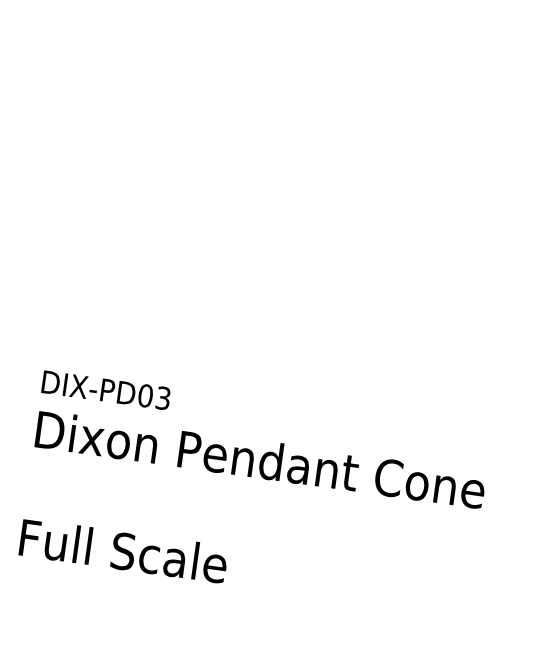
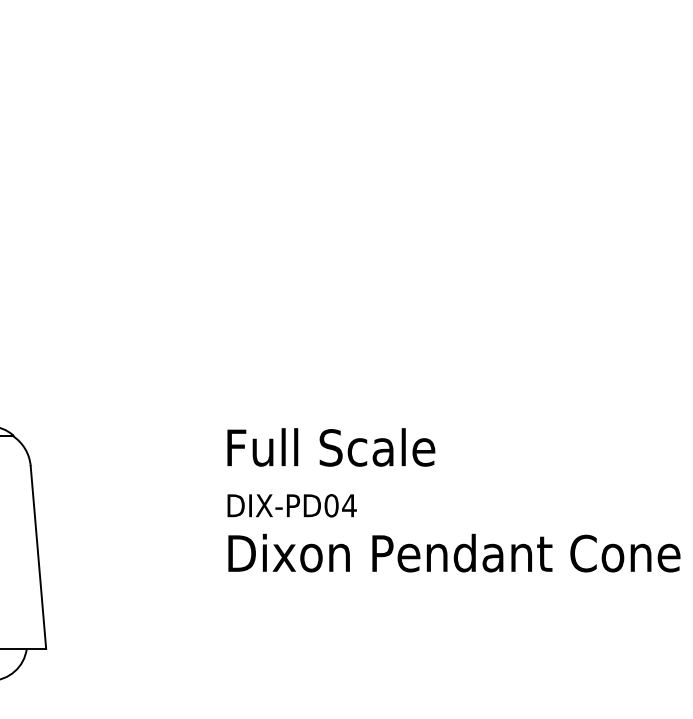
text: (163, 398) -> (349, 505), DIX-PD03 -> DIX-PD04
text: (123, 551) -> (331, 447), moved

